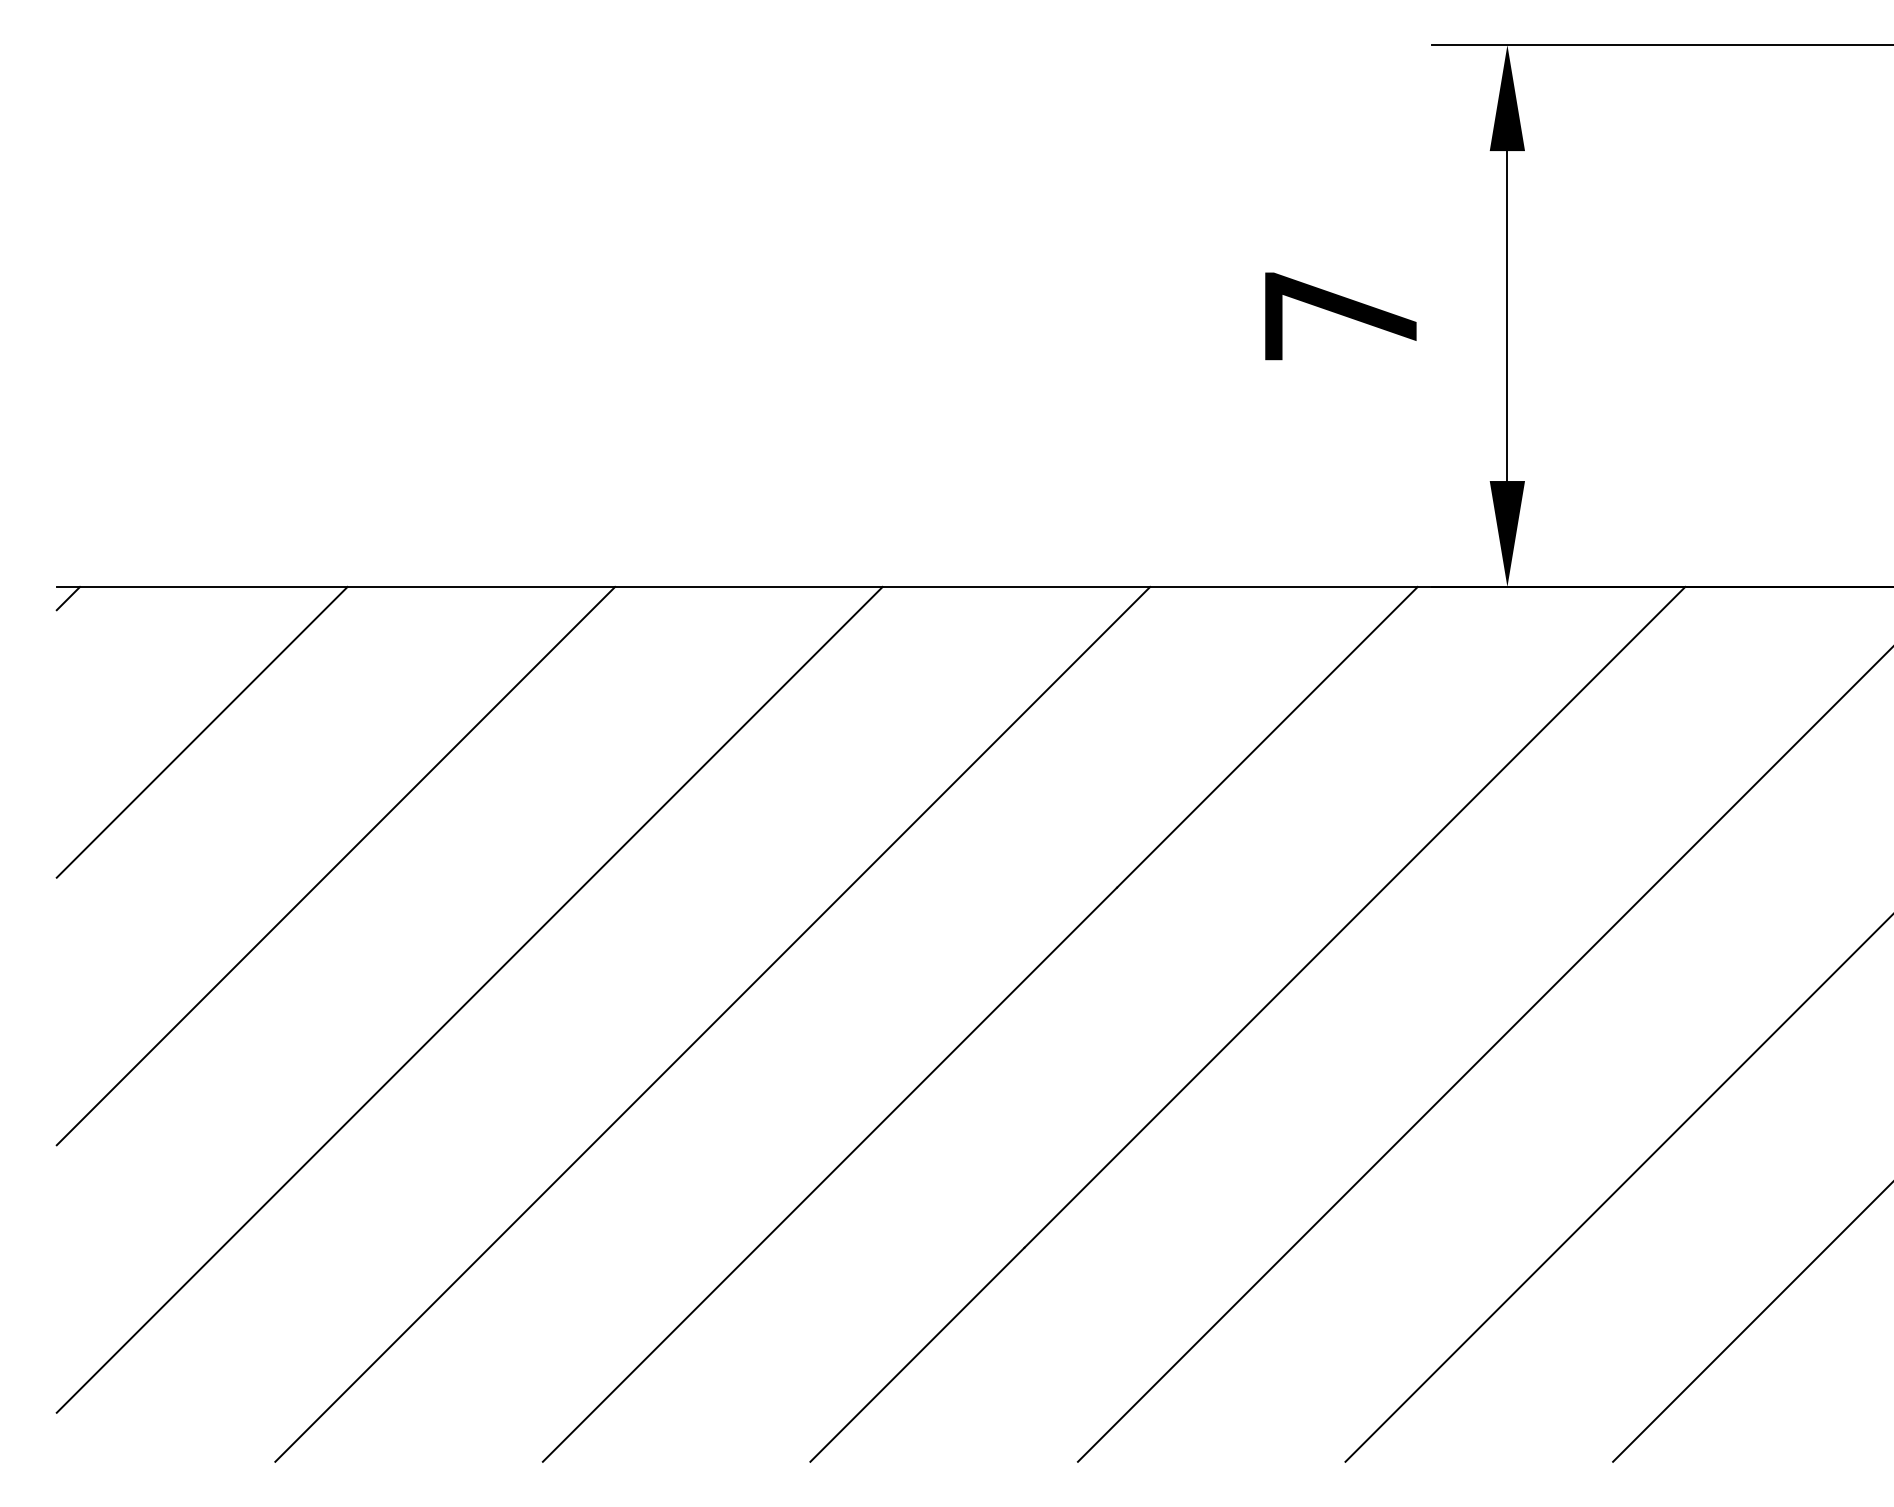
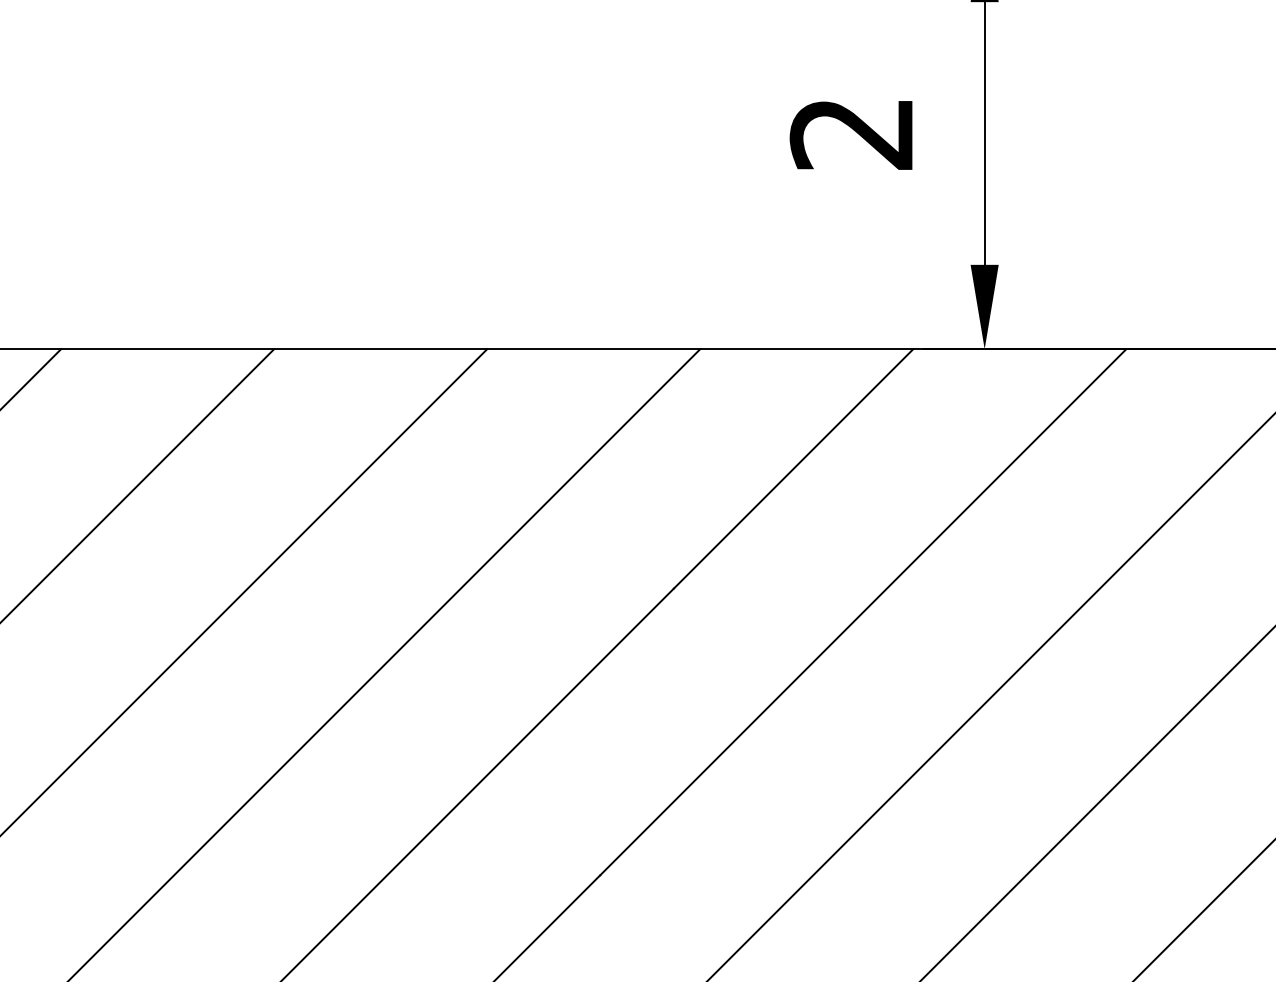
text: (1339, 316) -> (850, 133), 7 -> 2

